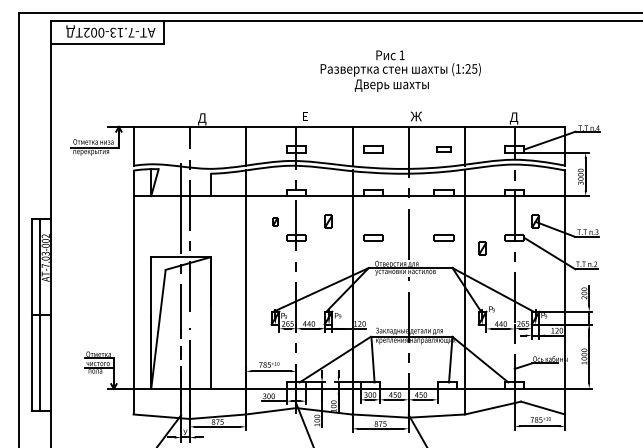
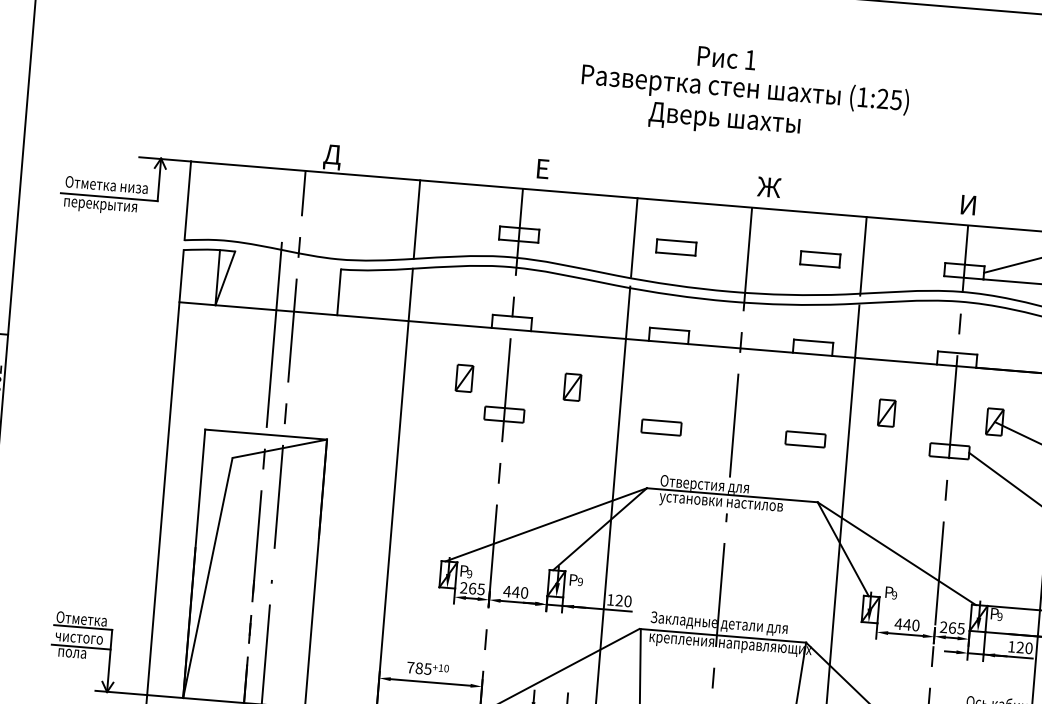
text: (513, 118) -> (967, 207), Д -> И
part: (443, 149) -> (819, 259), size x1.43
part: (275, 221) -> (464, 377), size x1.67
part: (482, 248) -> (886, 412), moved

